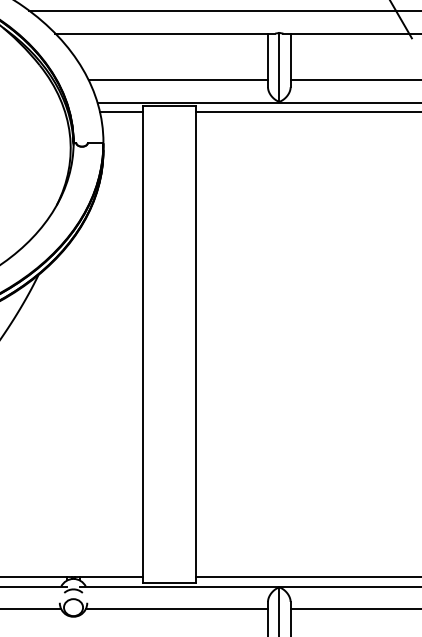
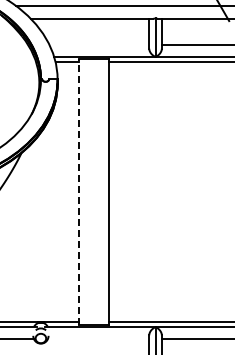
line: (178, 79) -> (99, 44), removed
line: (142, 345) -> (79, 192), solid -> dashed
line: (176, 609) -> (98, 339), removed

